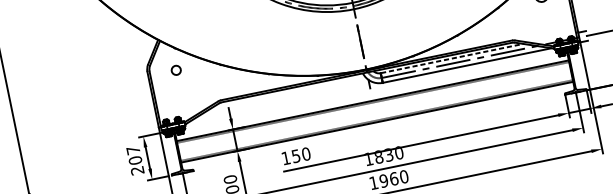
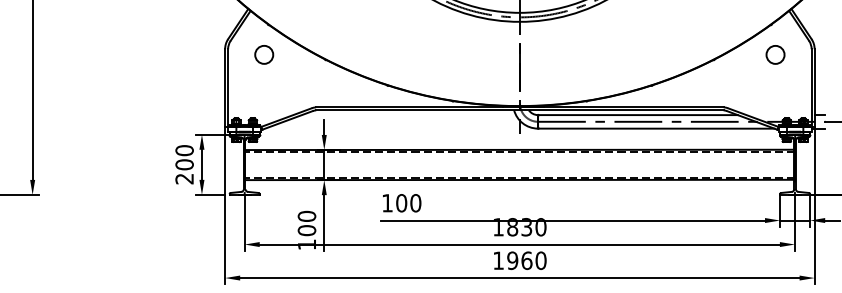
line: (452, 58) -> (638, 115), dashed -> solid
circle: (176, 70) -> (264, 54), size x1.43
text: (133, 150) -> (184, 150), 207 -> 200
text: (296, 156) -> (401, 203), 150 -> 100

